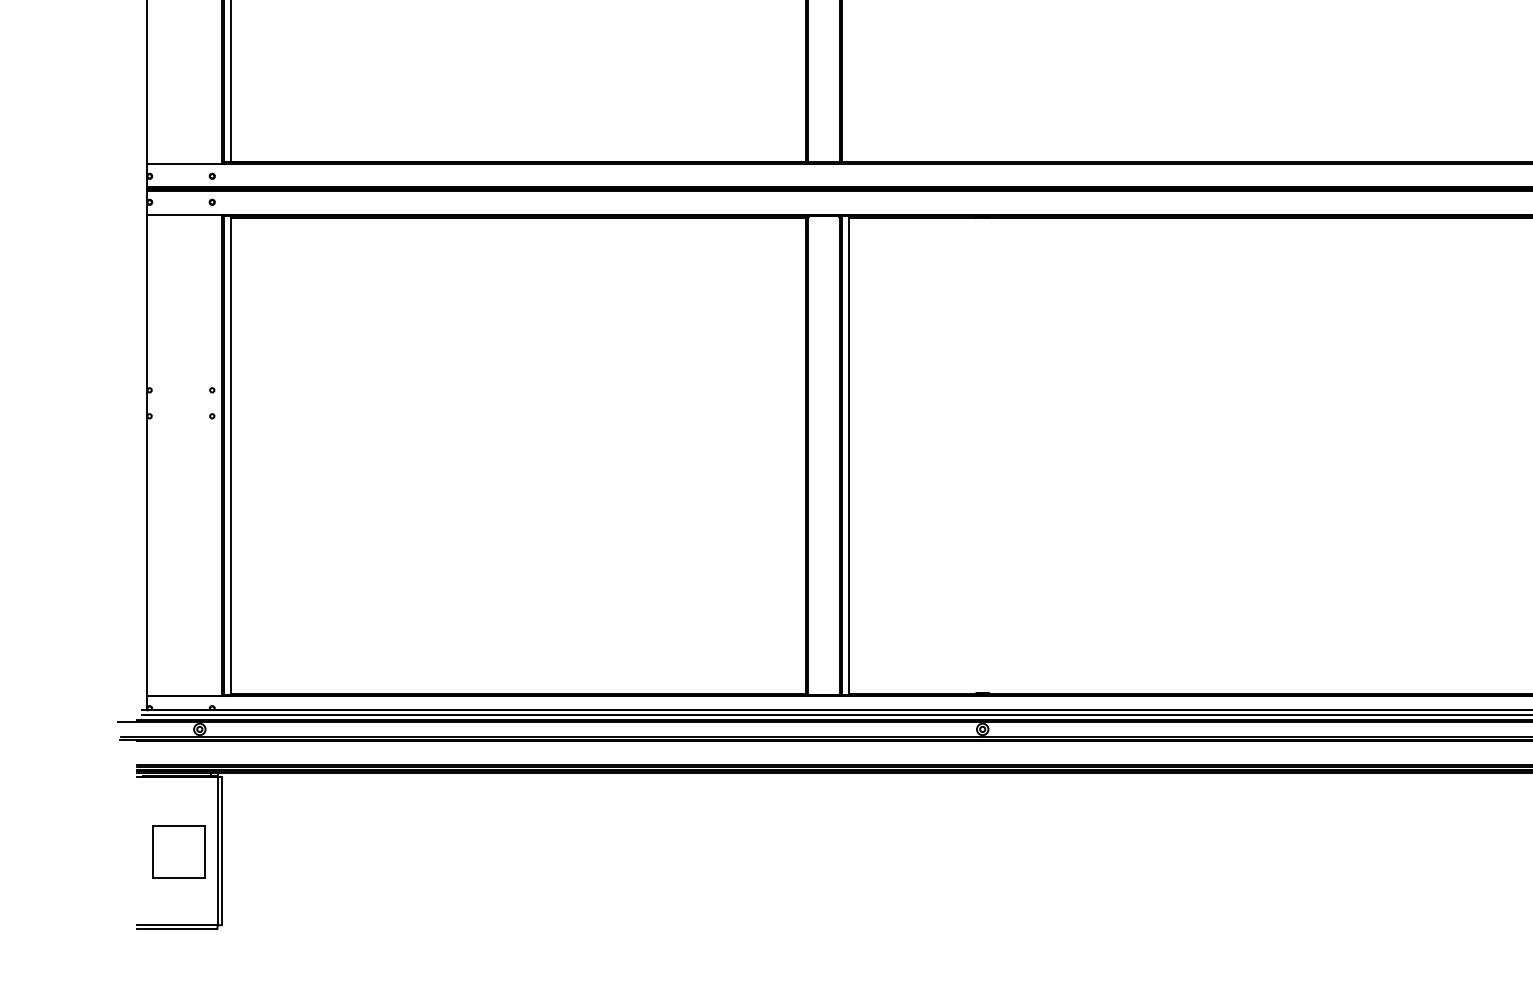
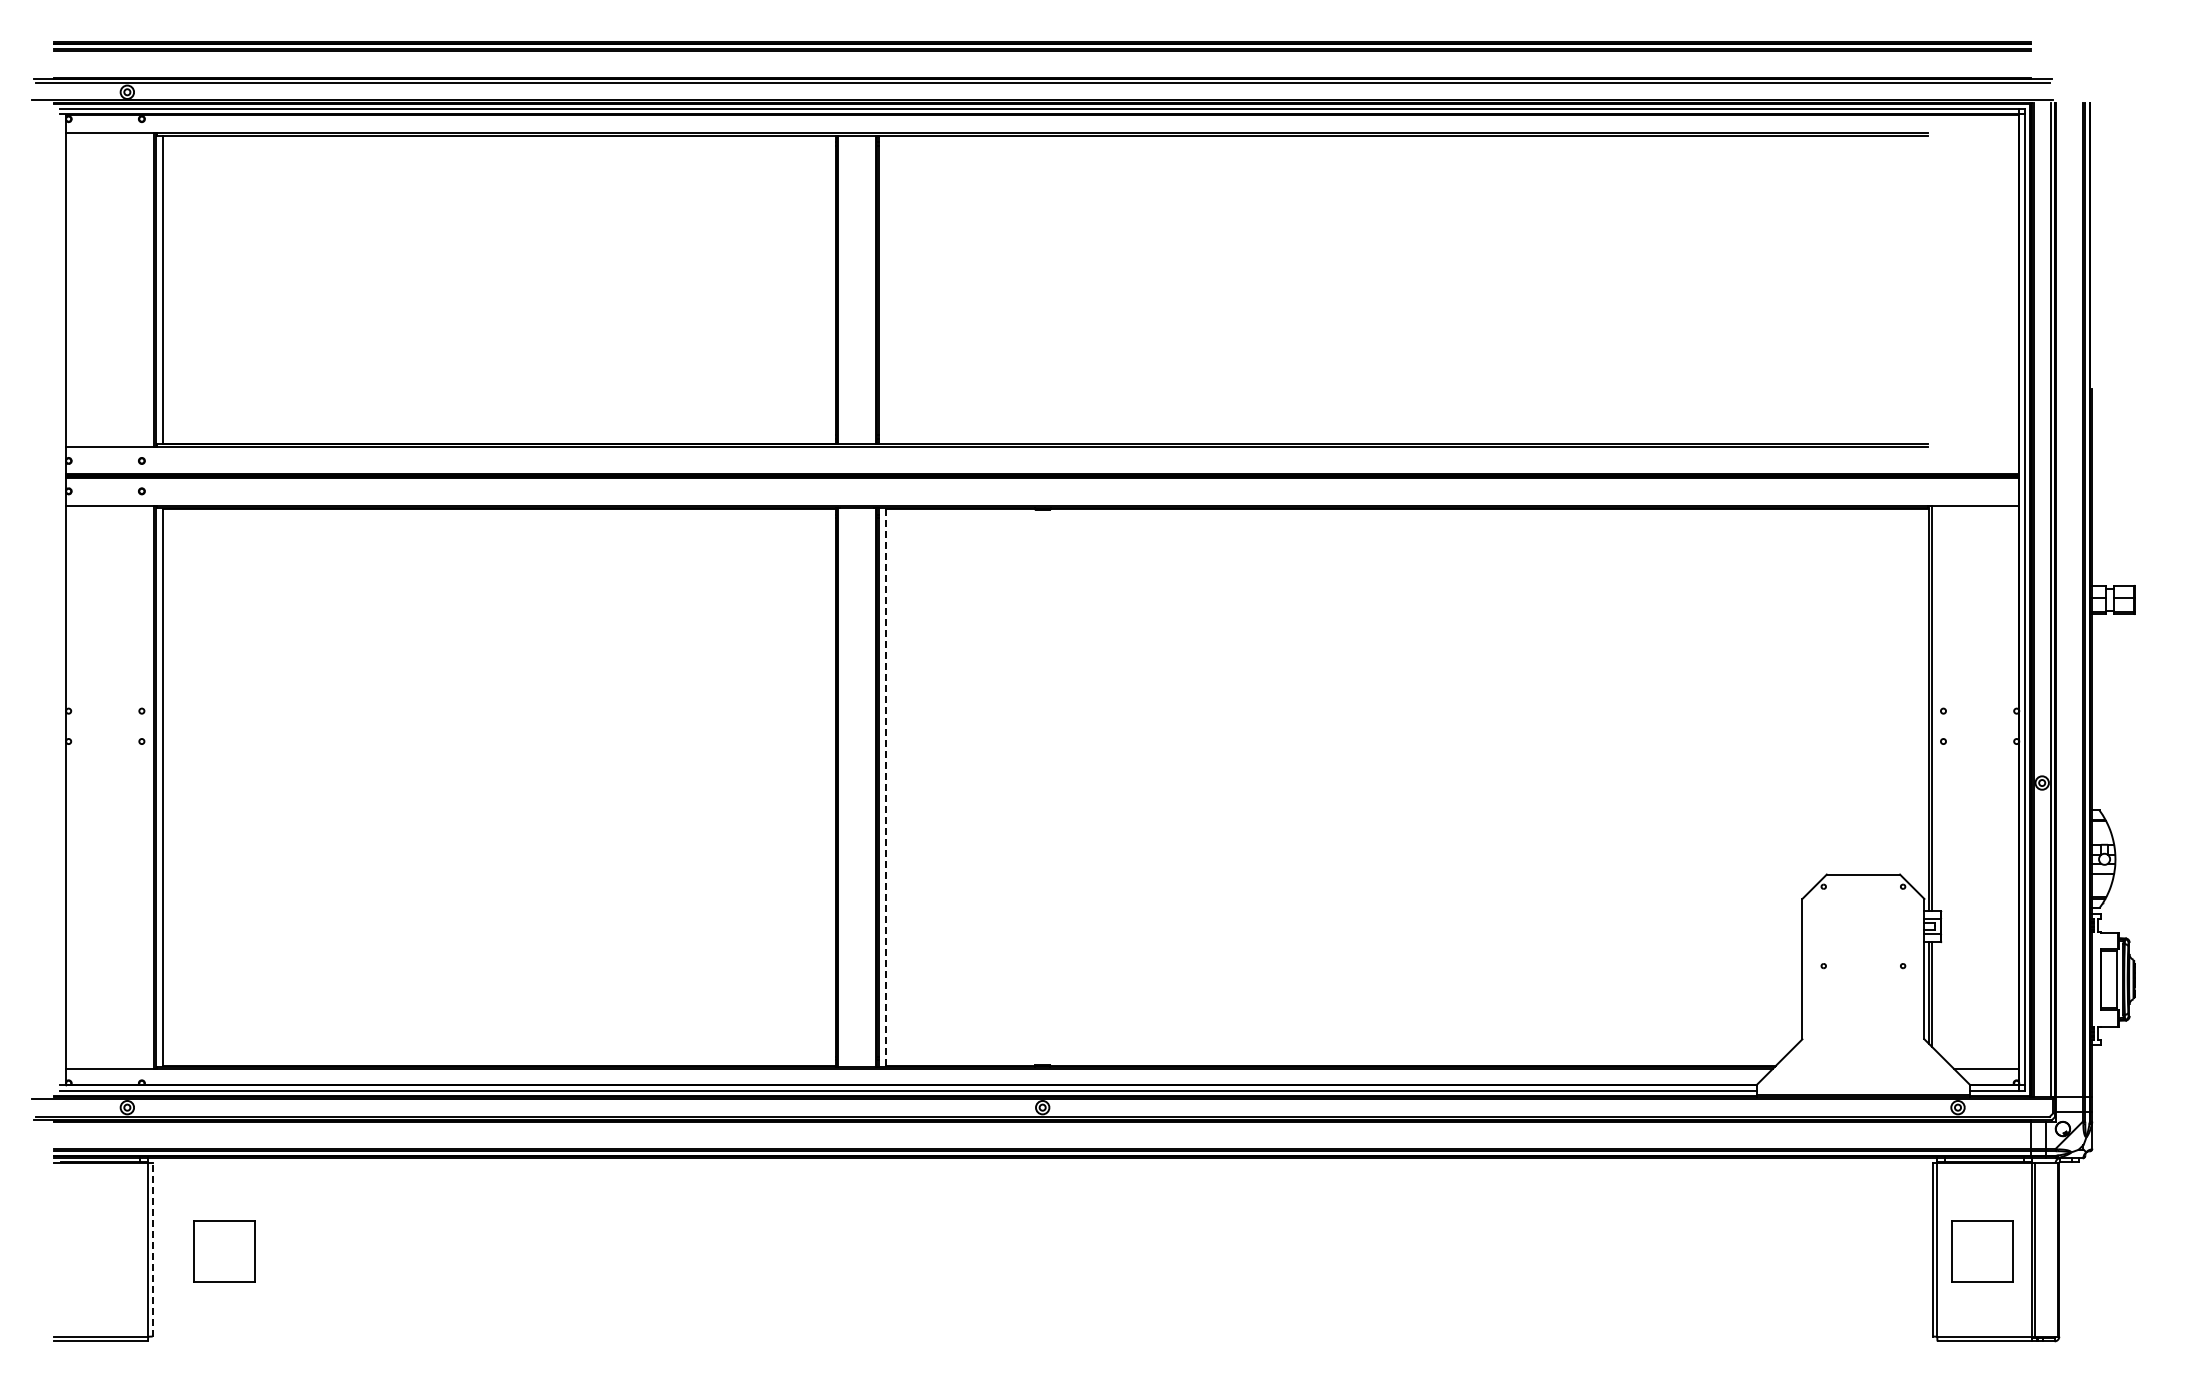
line: (848, 455) -> (885, 787), solid -> dashed
line: (221, 850) -> (152, 1249), solid -> dashed
part: (179, 852) -> (224, 1251), moved

